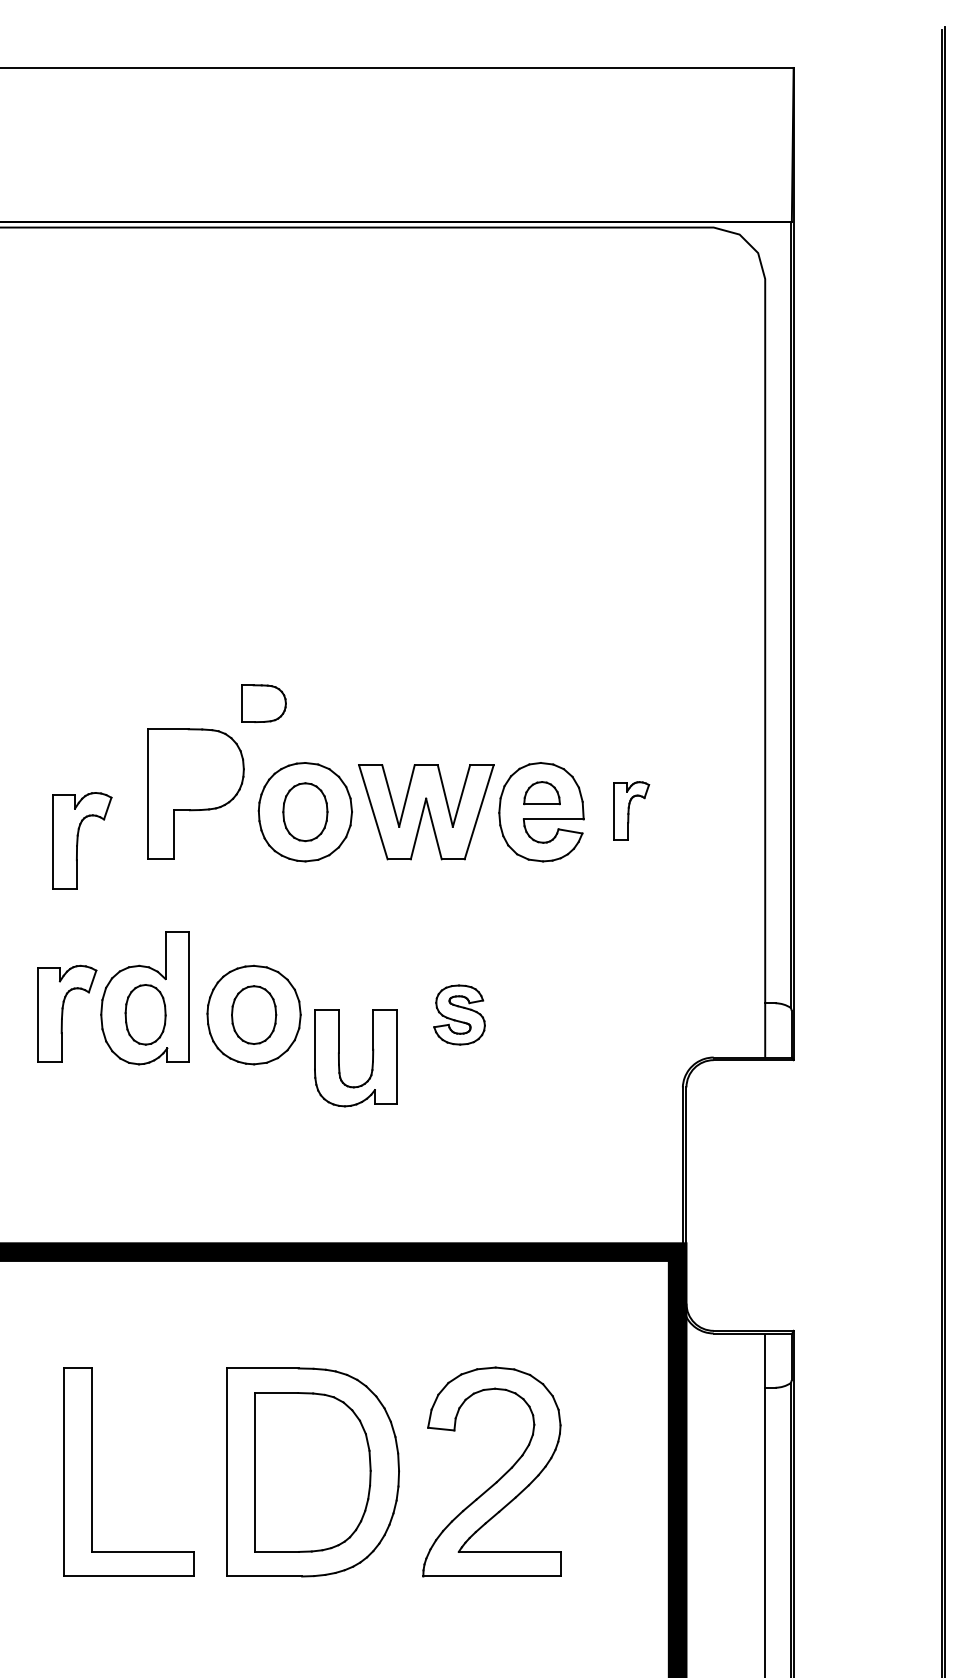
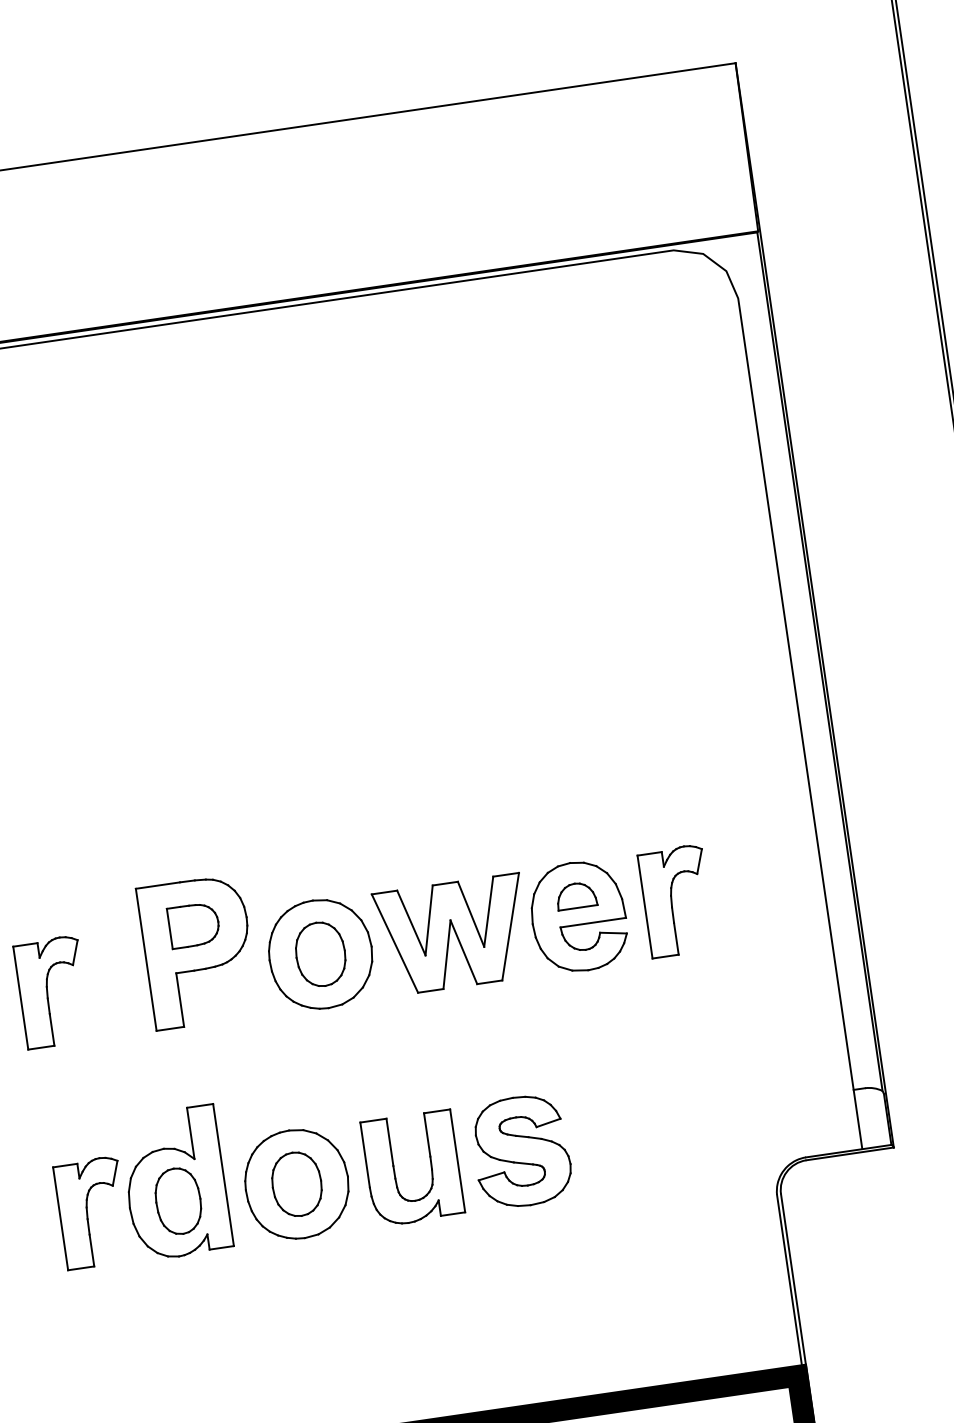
part: (263, 703) -> (193, 925), moved
part: (631, 810) -> (676, 900), size x1.67
part: (82, 840) -> (52, 991), moved
part: (459, 1014) -> (521, 1150), size x1.67
part: (339, 1058) -> (394, 1171), moved

